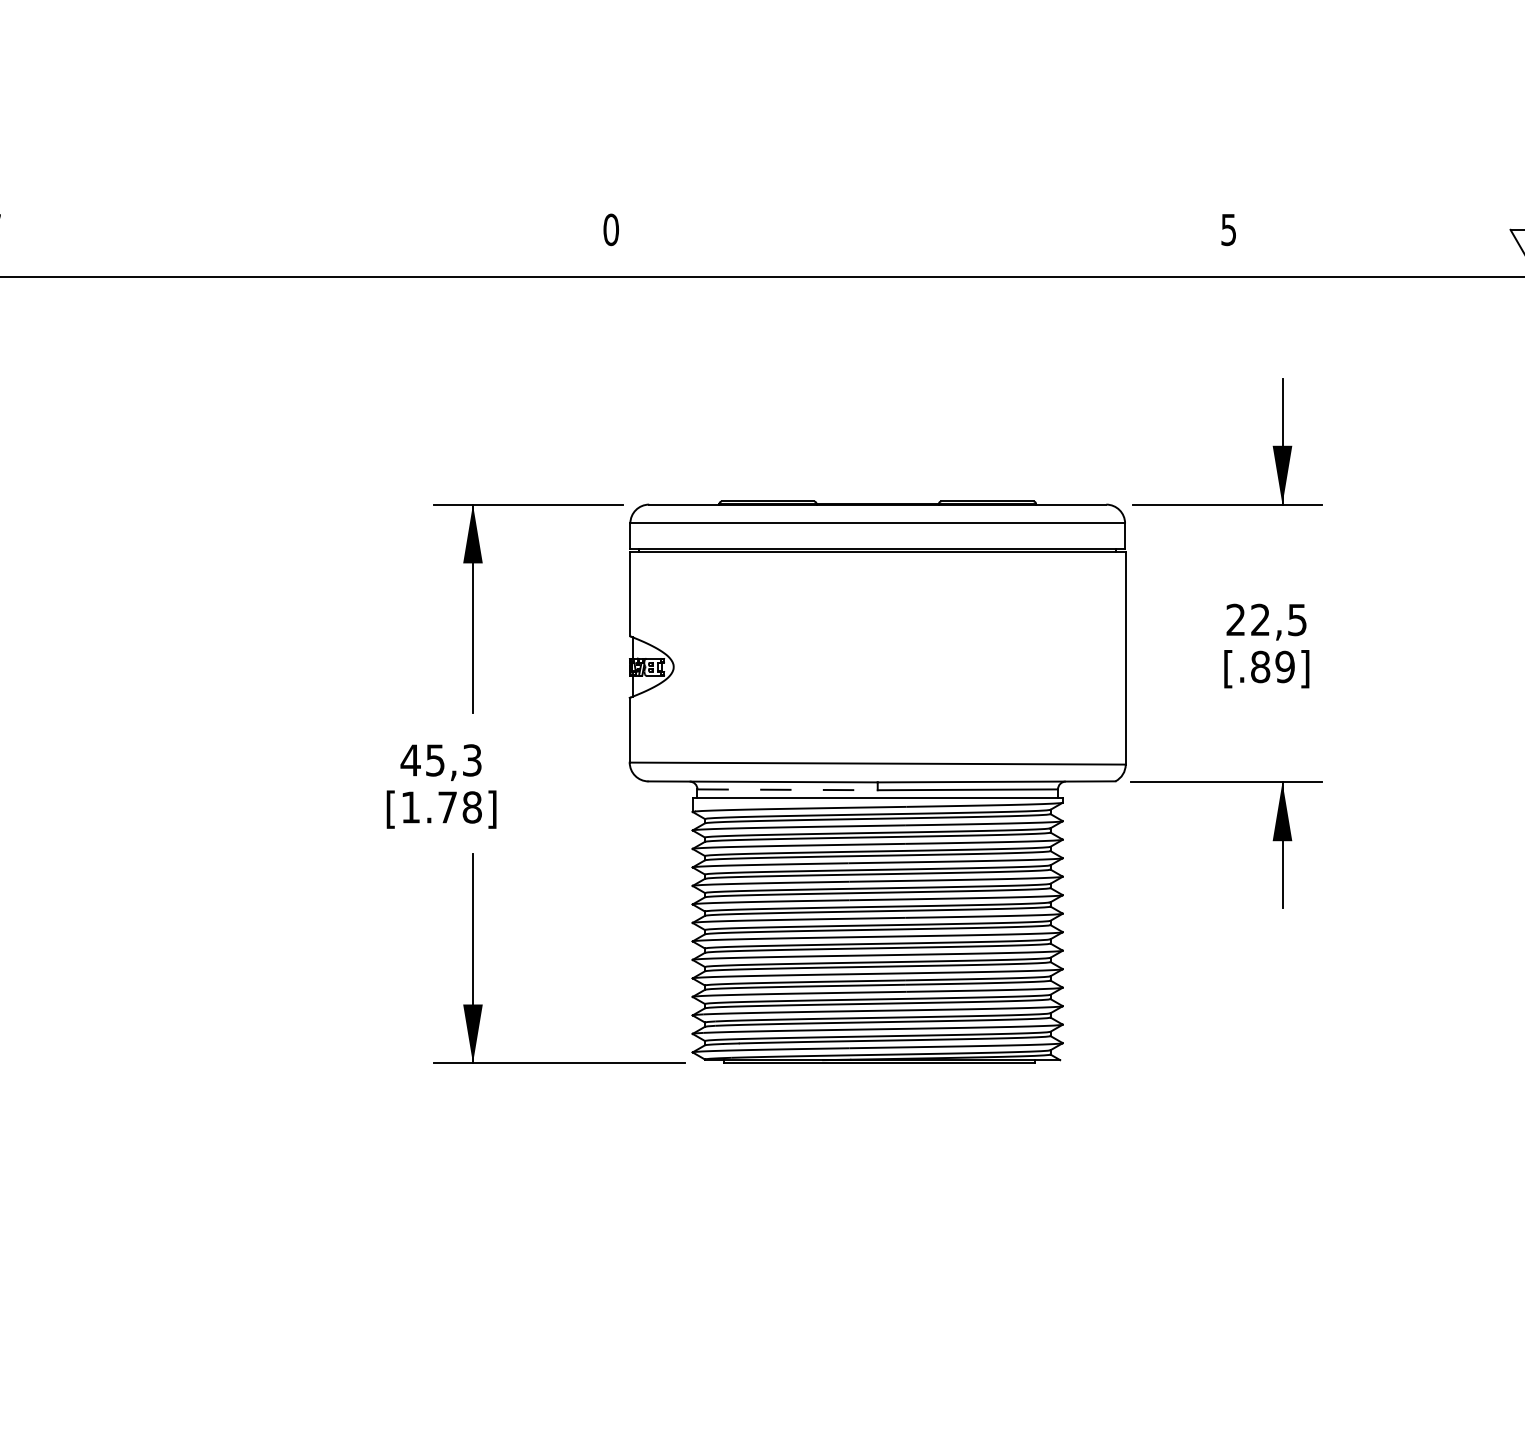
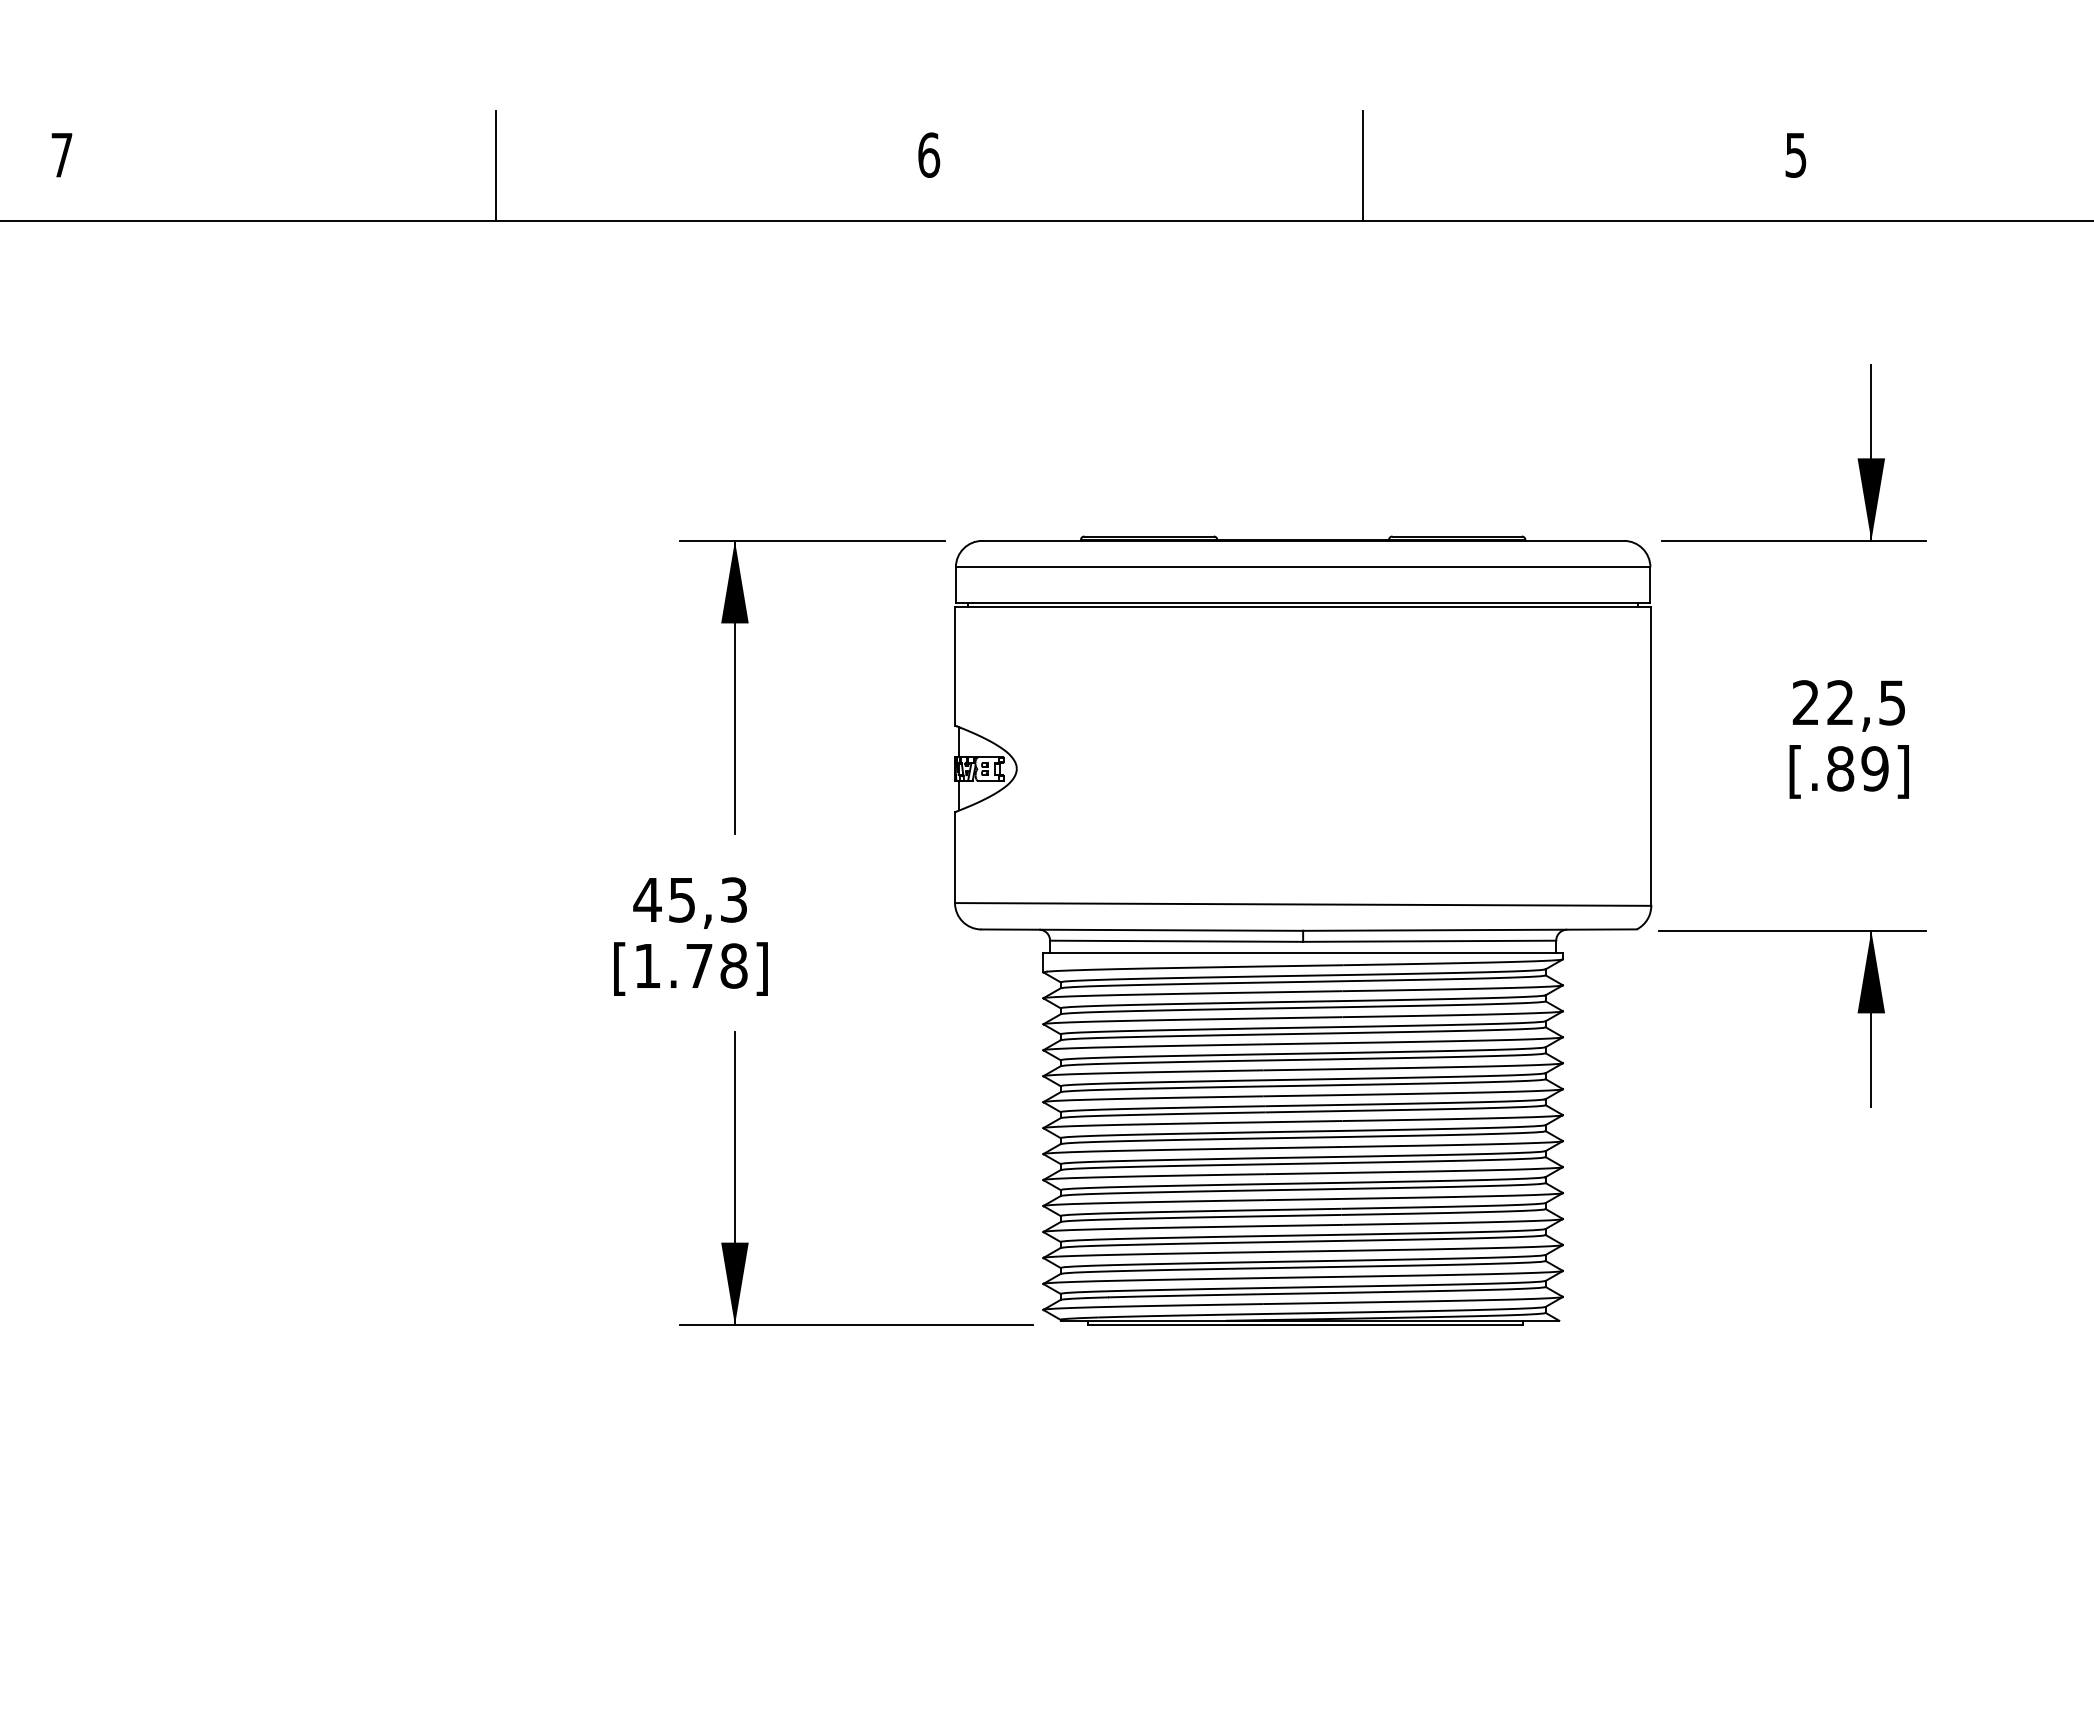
text: (611, 229) -> (929, 154), 0 -> 6
line: (302, 237) -> (495, 165), added
line: (920, 237) -> (1363, 165), added
line: (788, 789) -> (1177, 940), dashed -> solid

